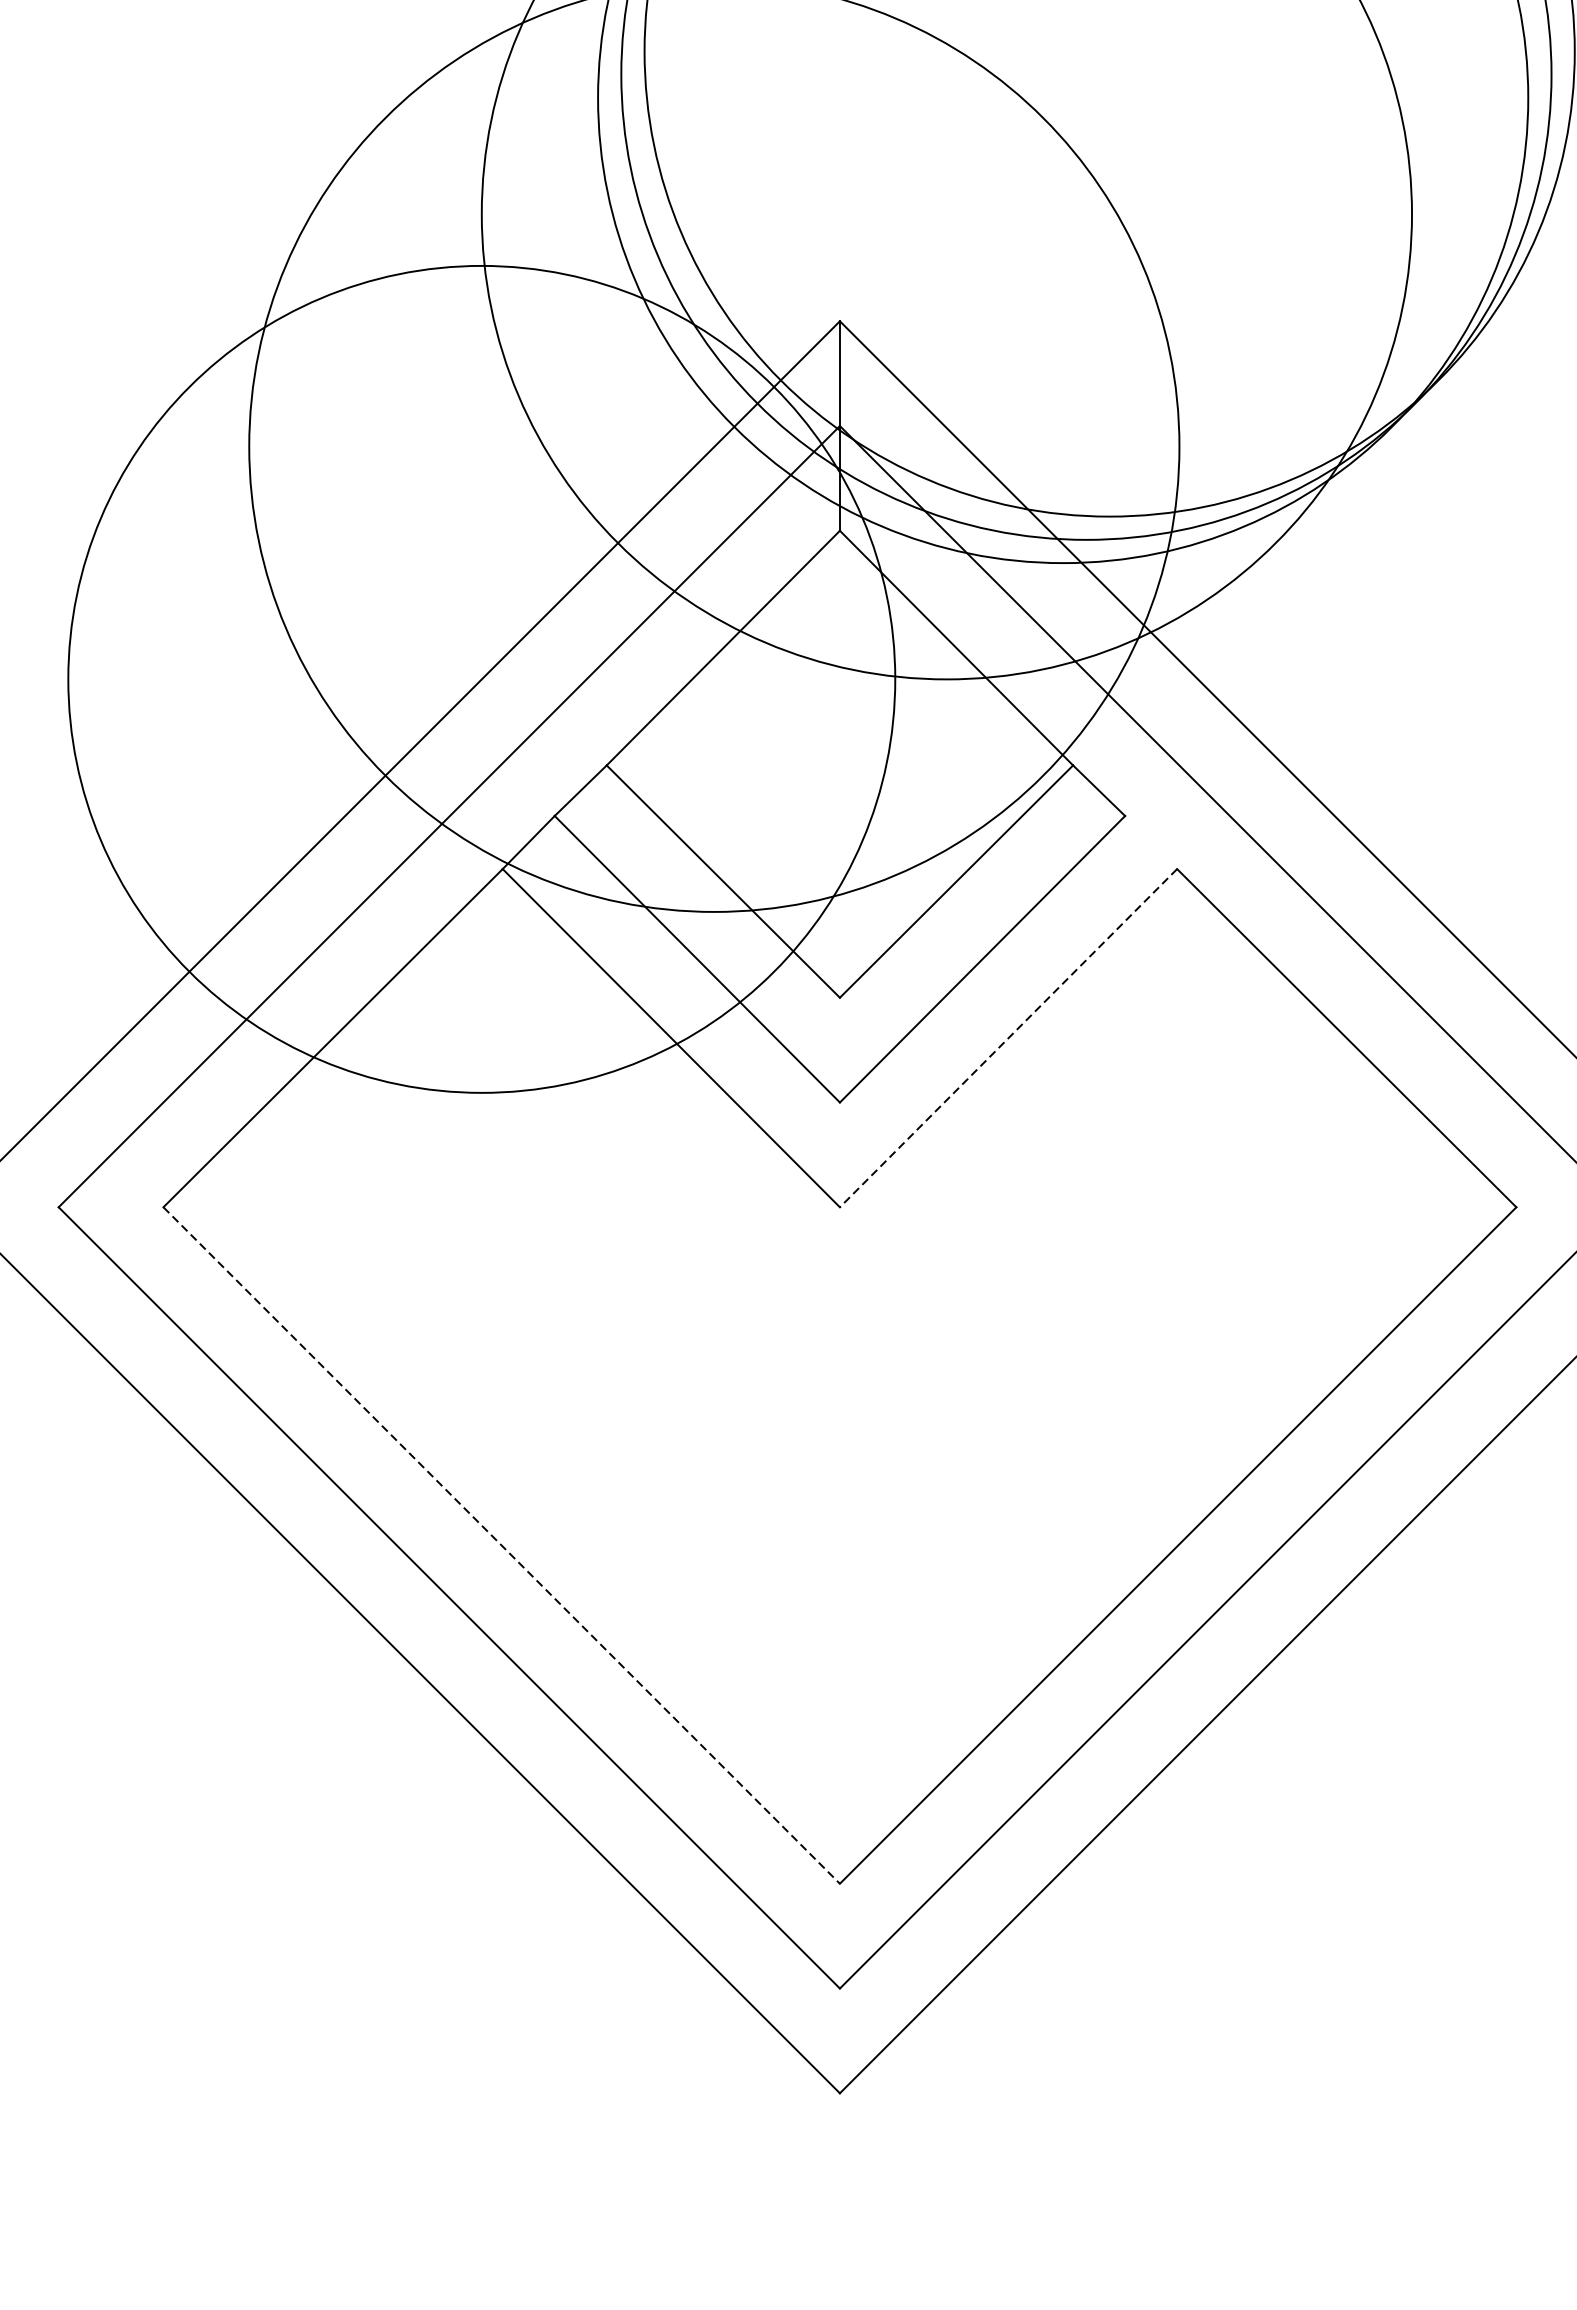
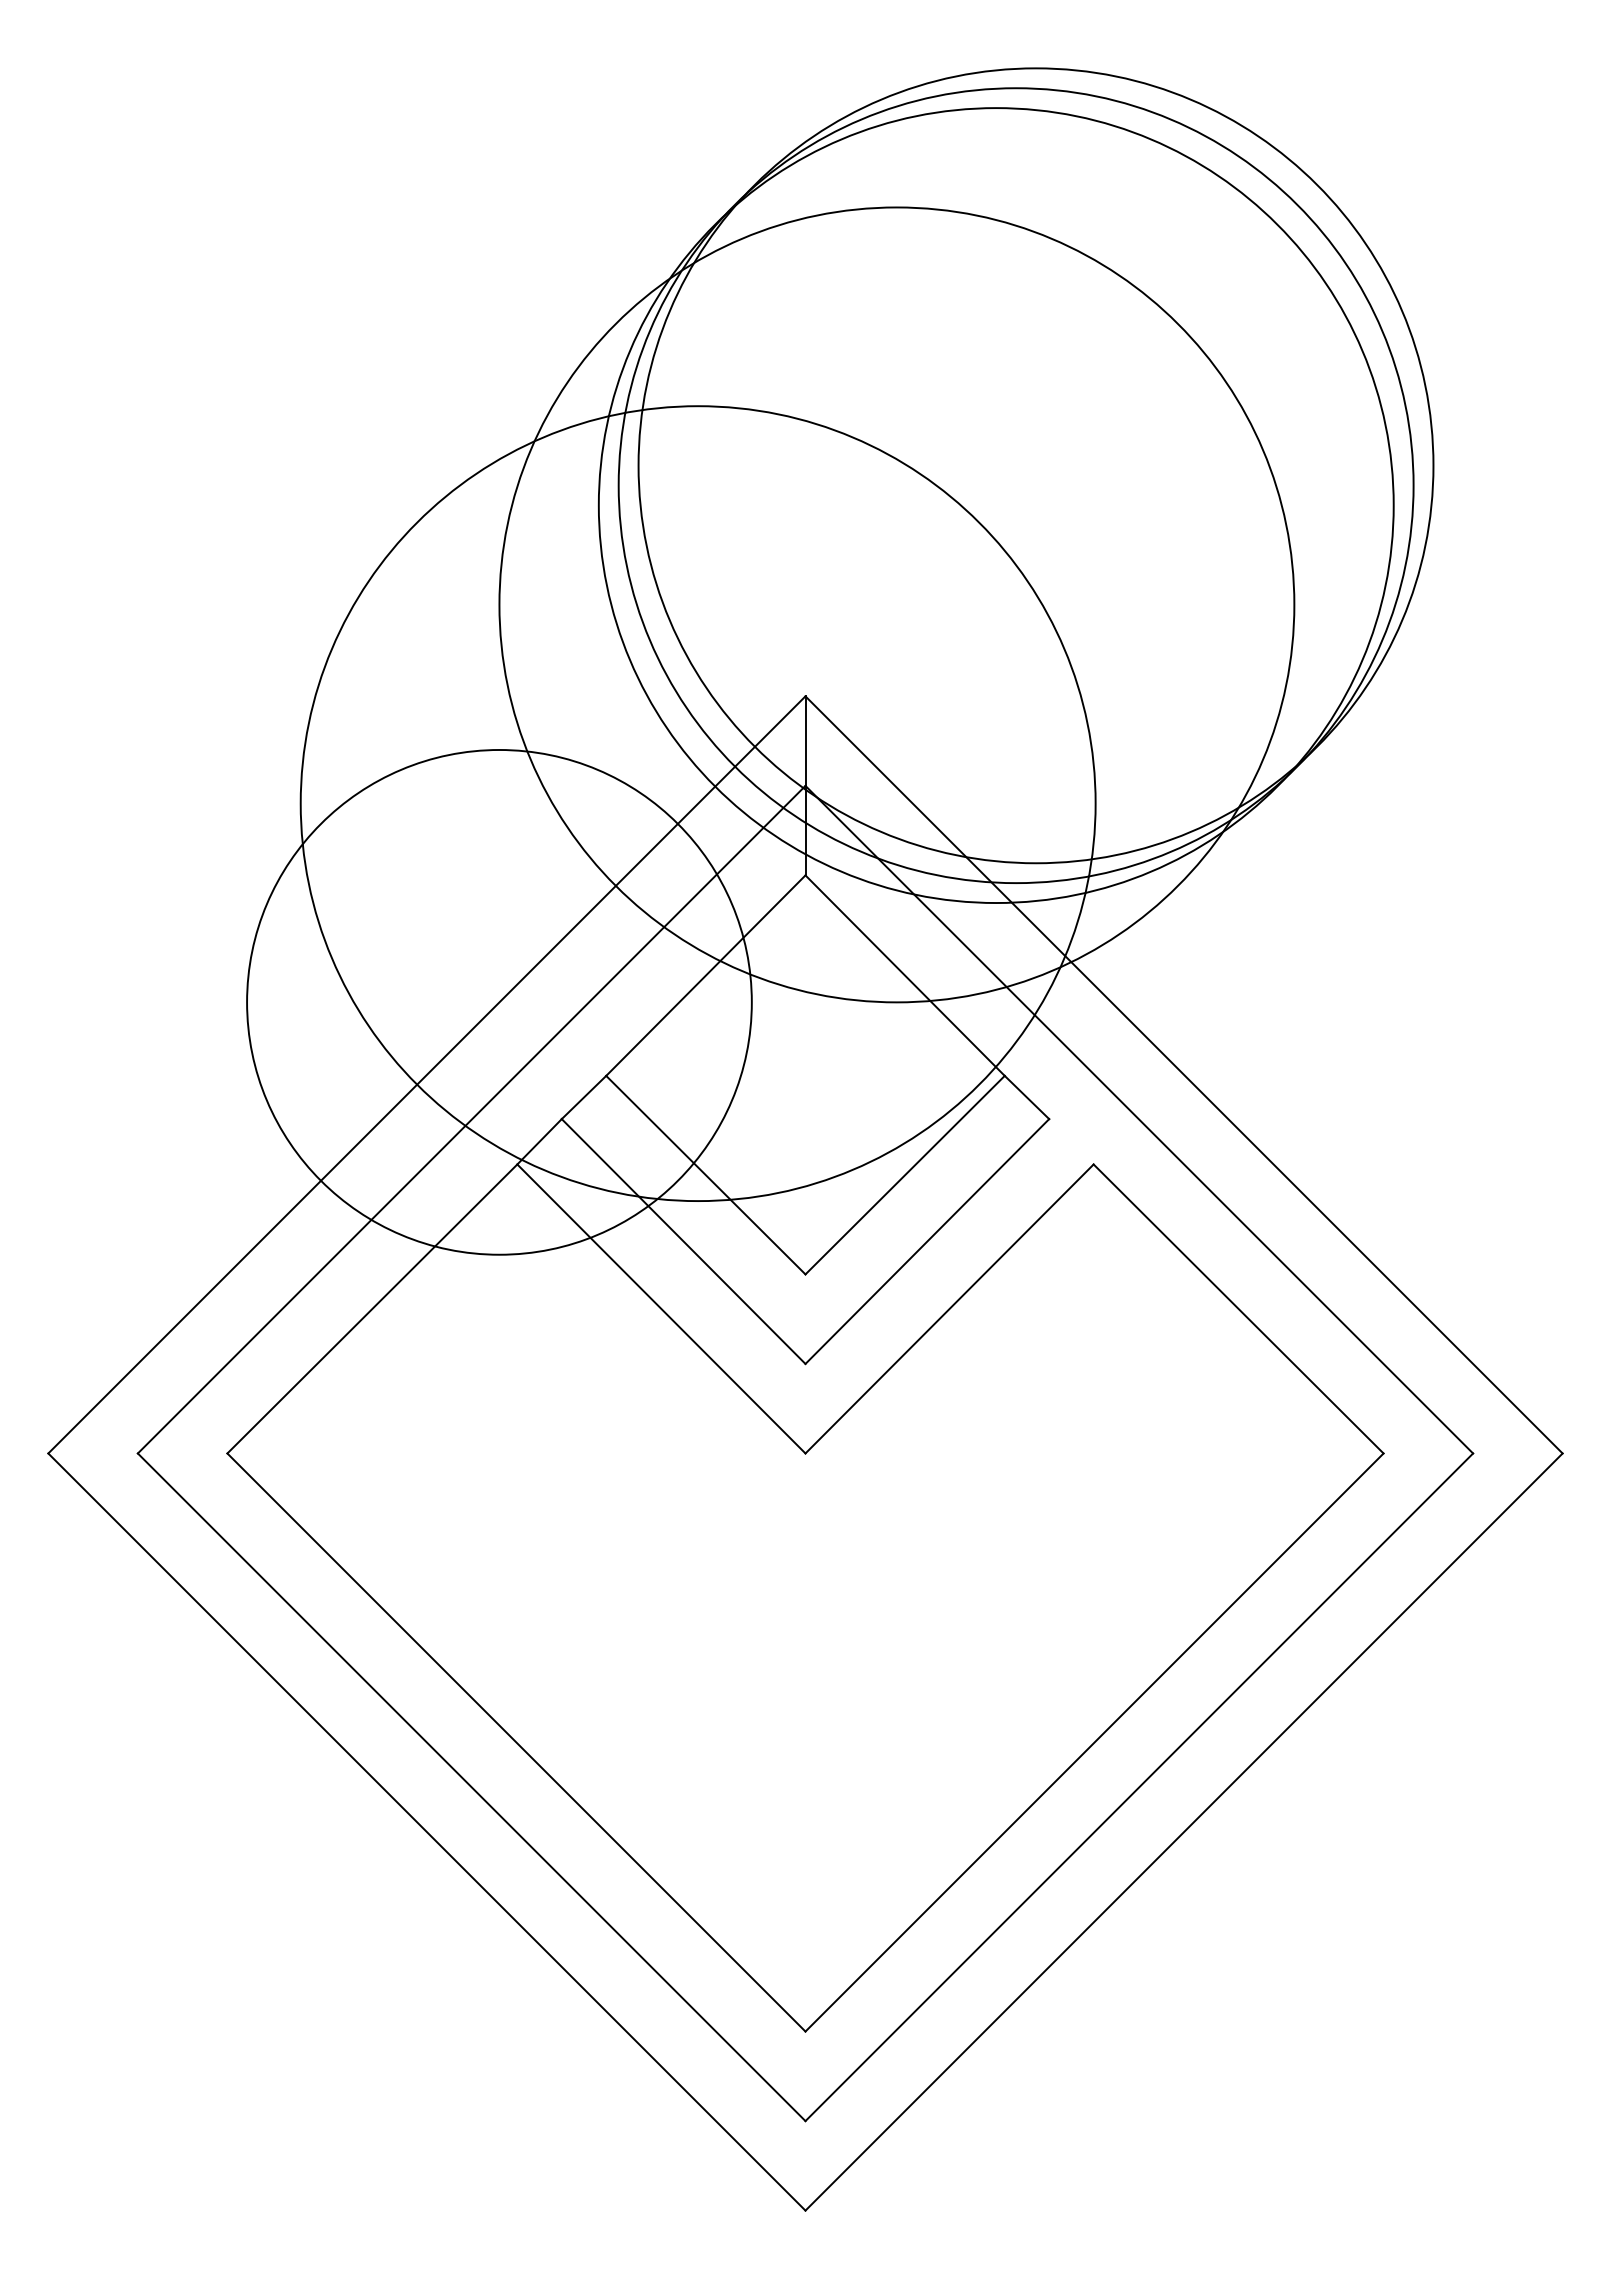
circle: (481, 678) -> (499, 1001), size x0.71
line: (1008, 1038) -> (949, 1309), dashed -> solid
line: (501, 1545) -> (516, 1742), dashed -> solid

